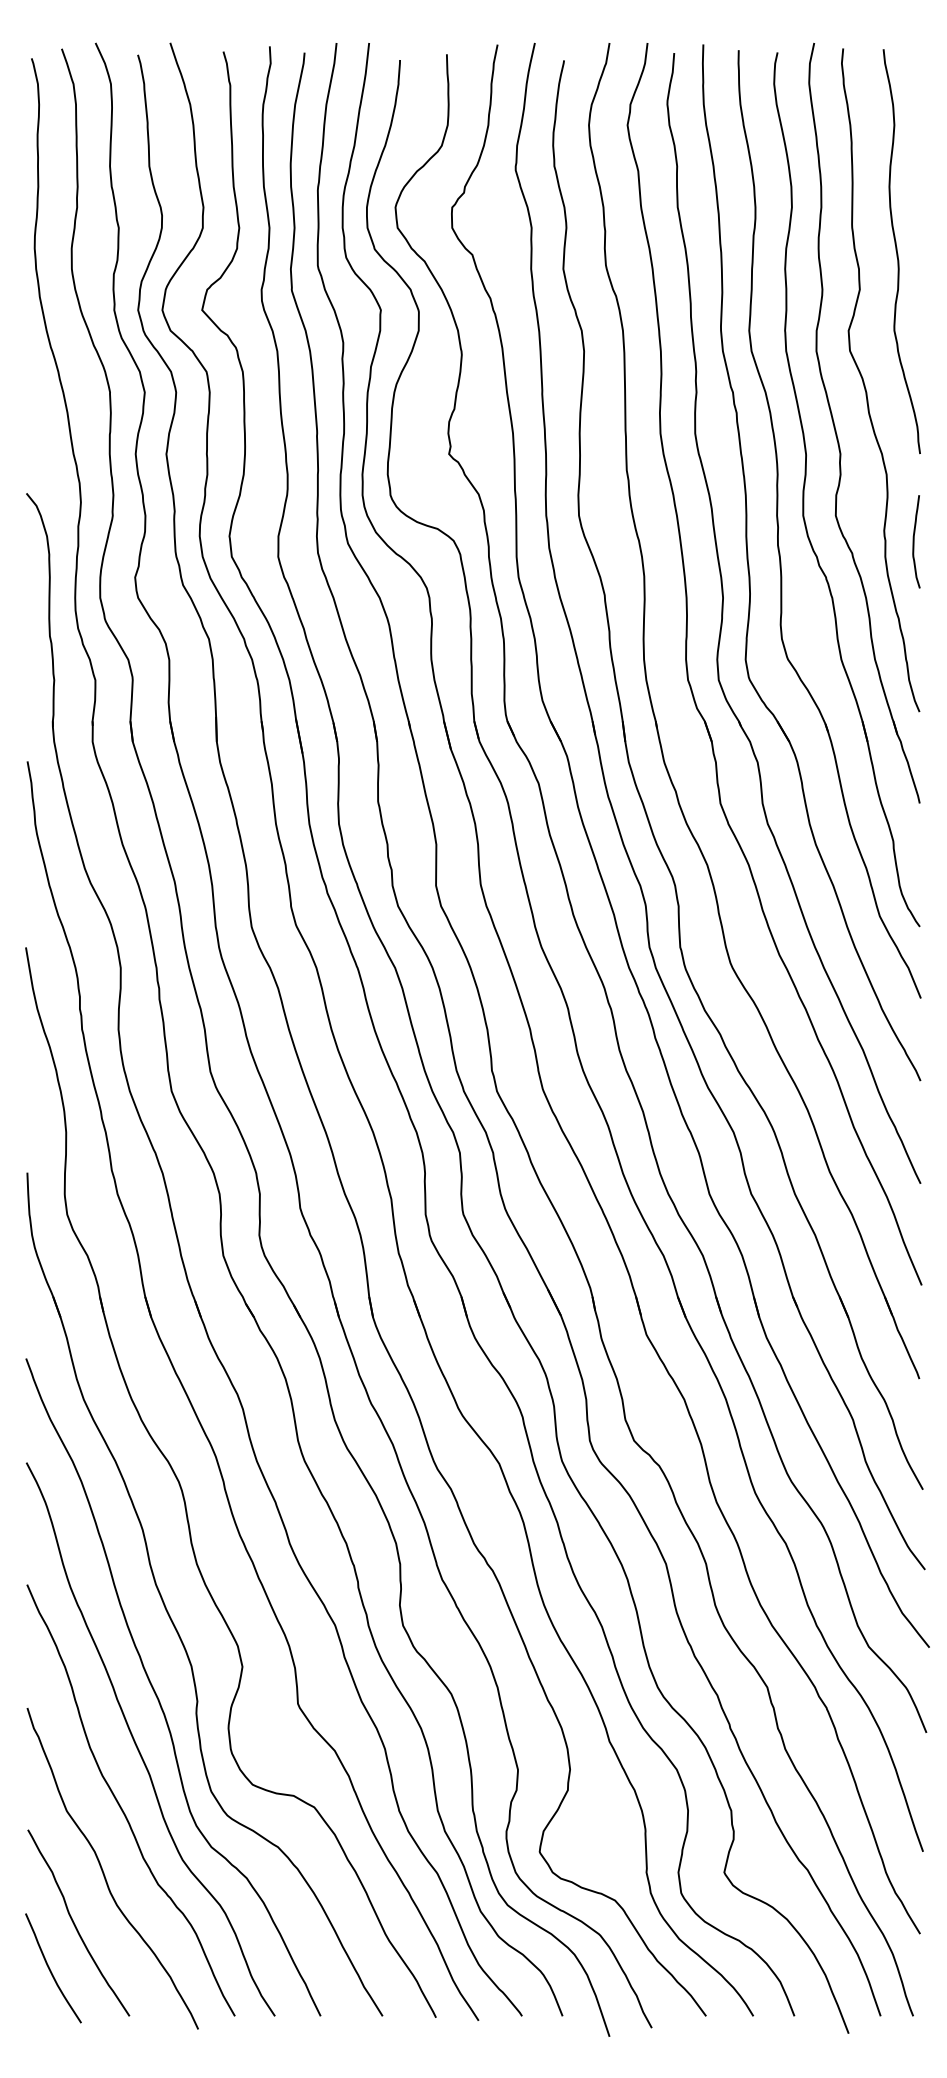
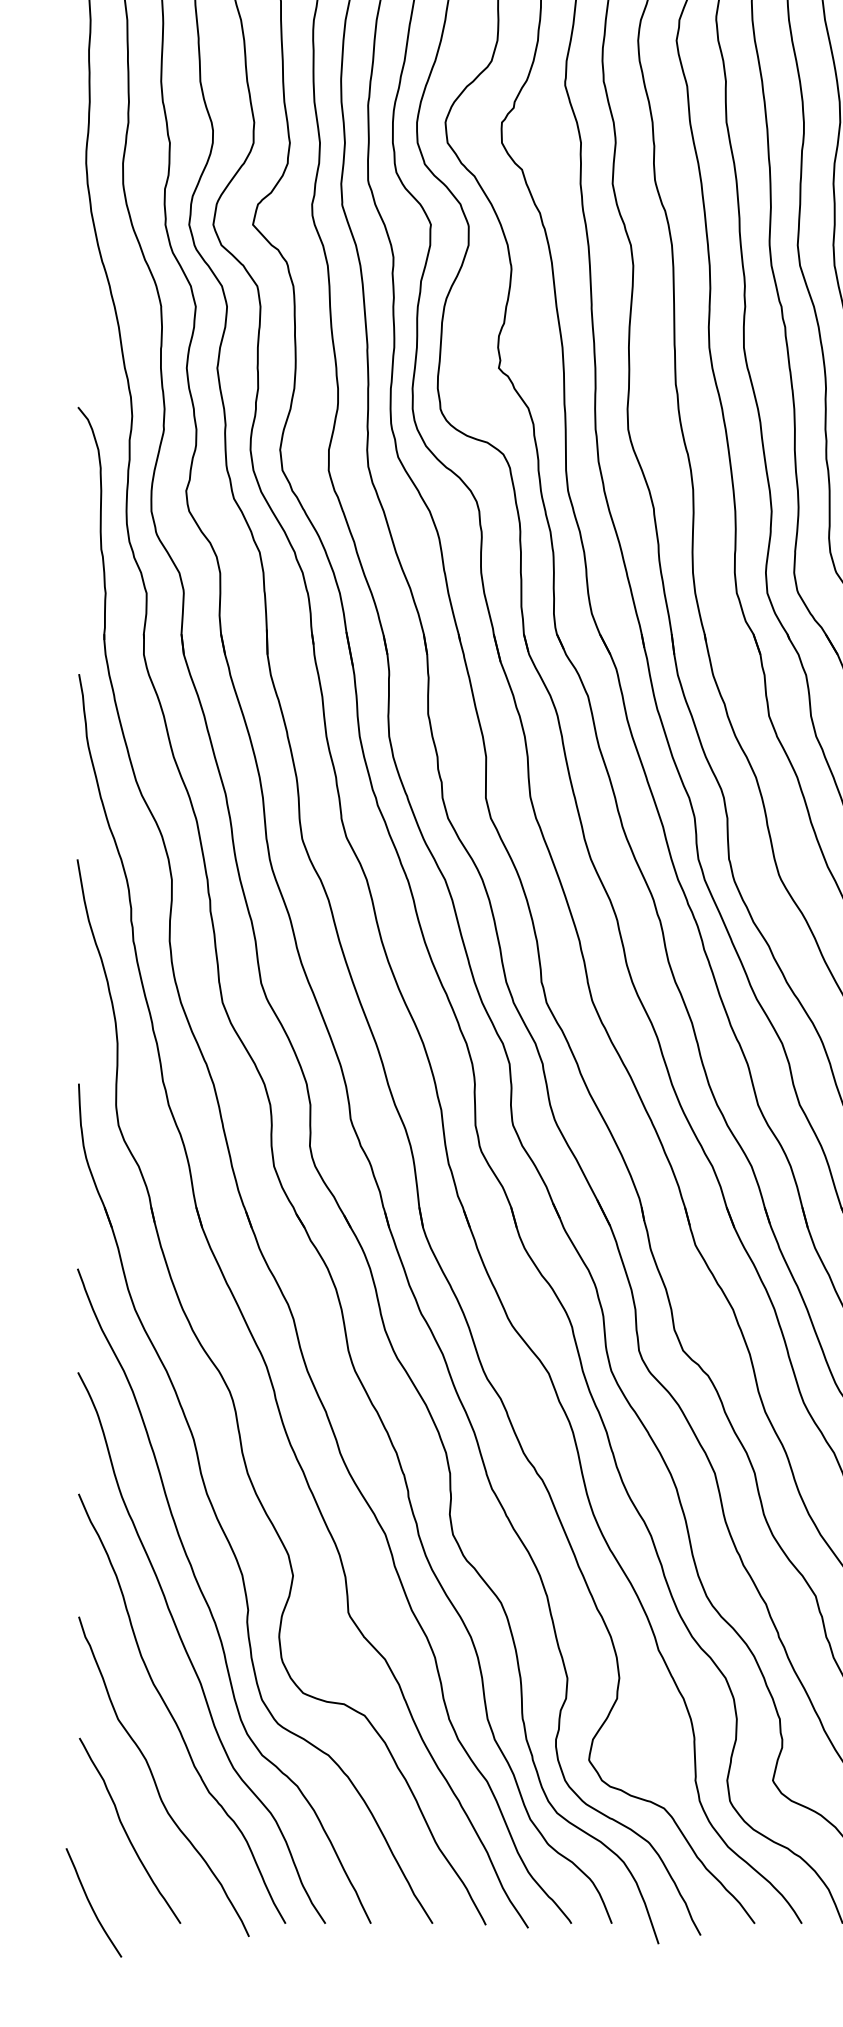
curve: (51, 1970) -> (91, 1905), moved

